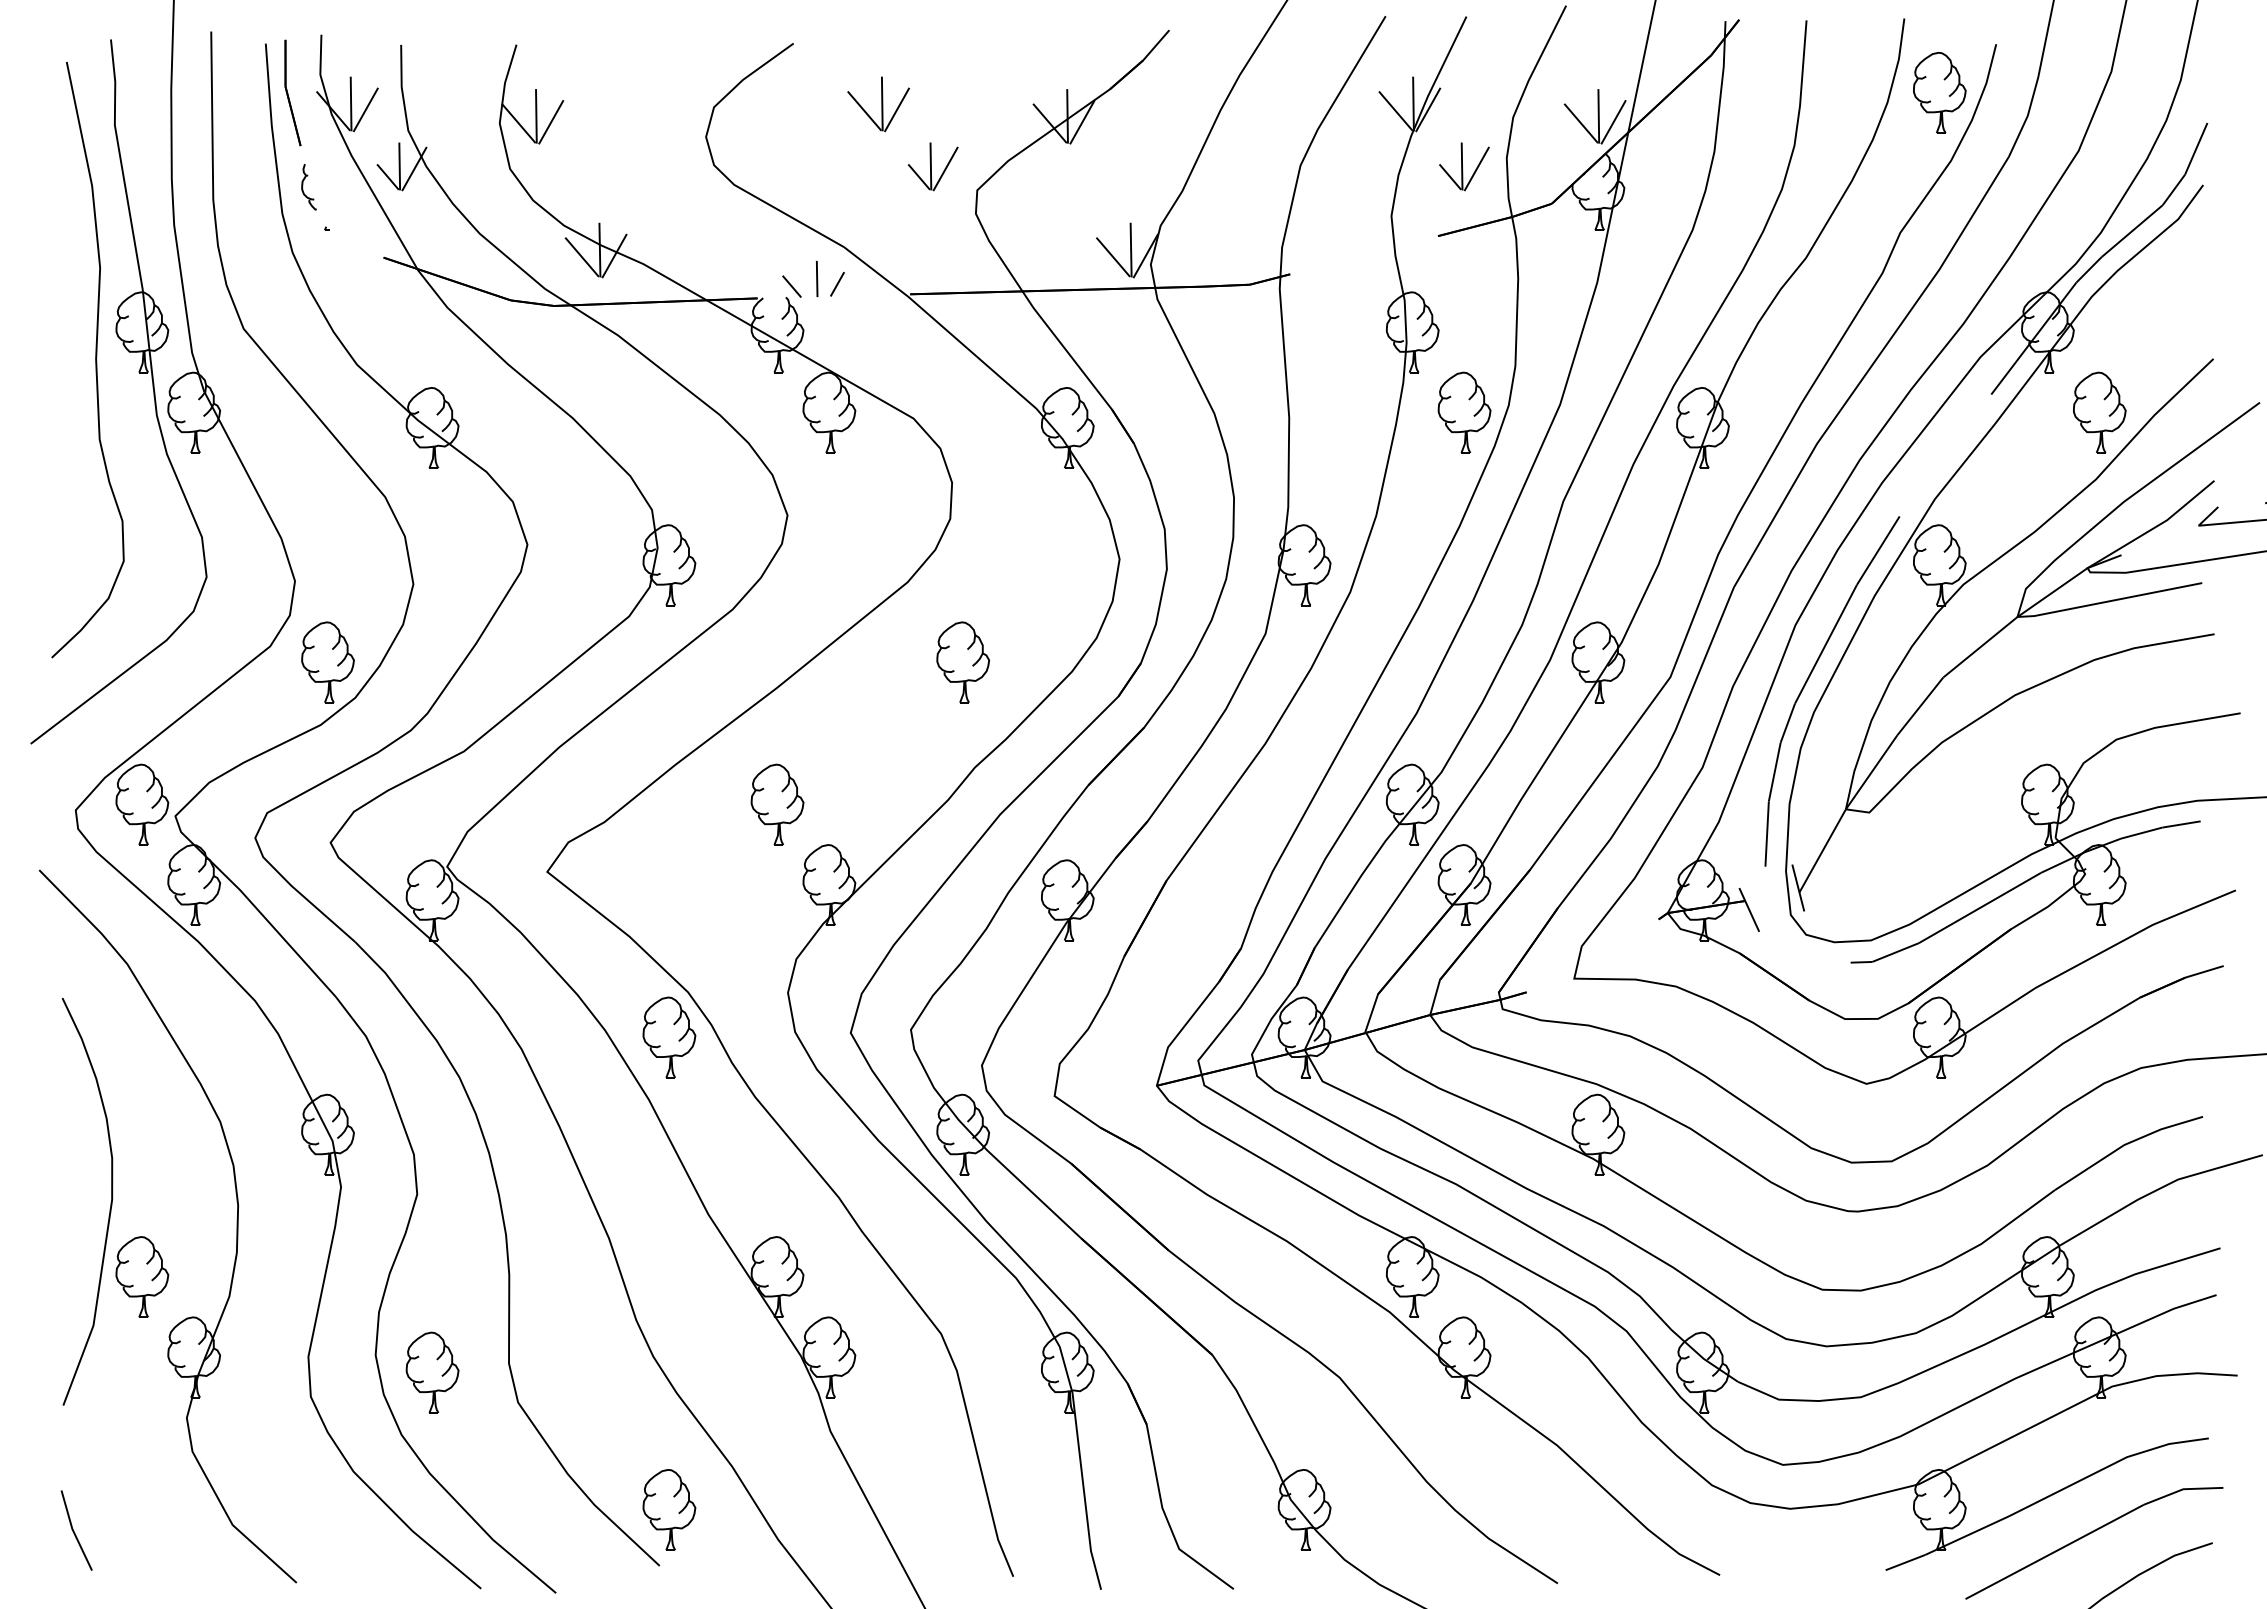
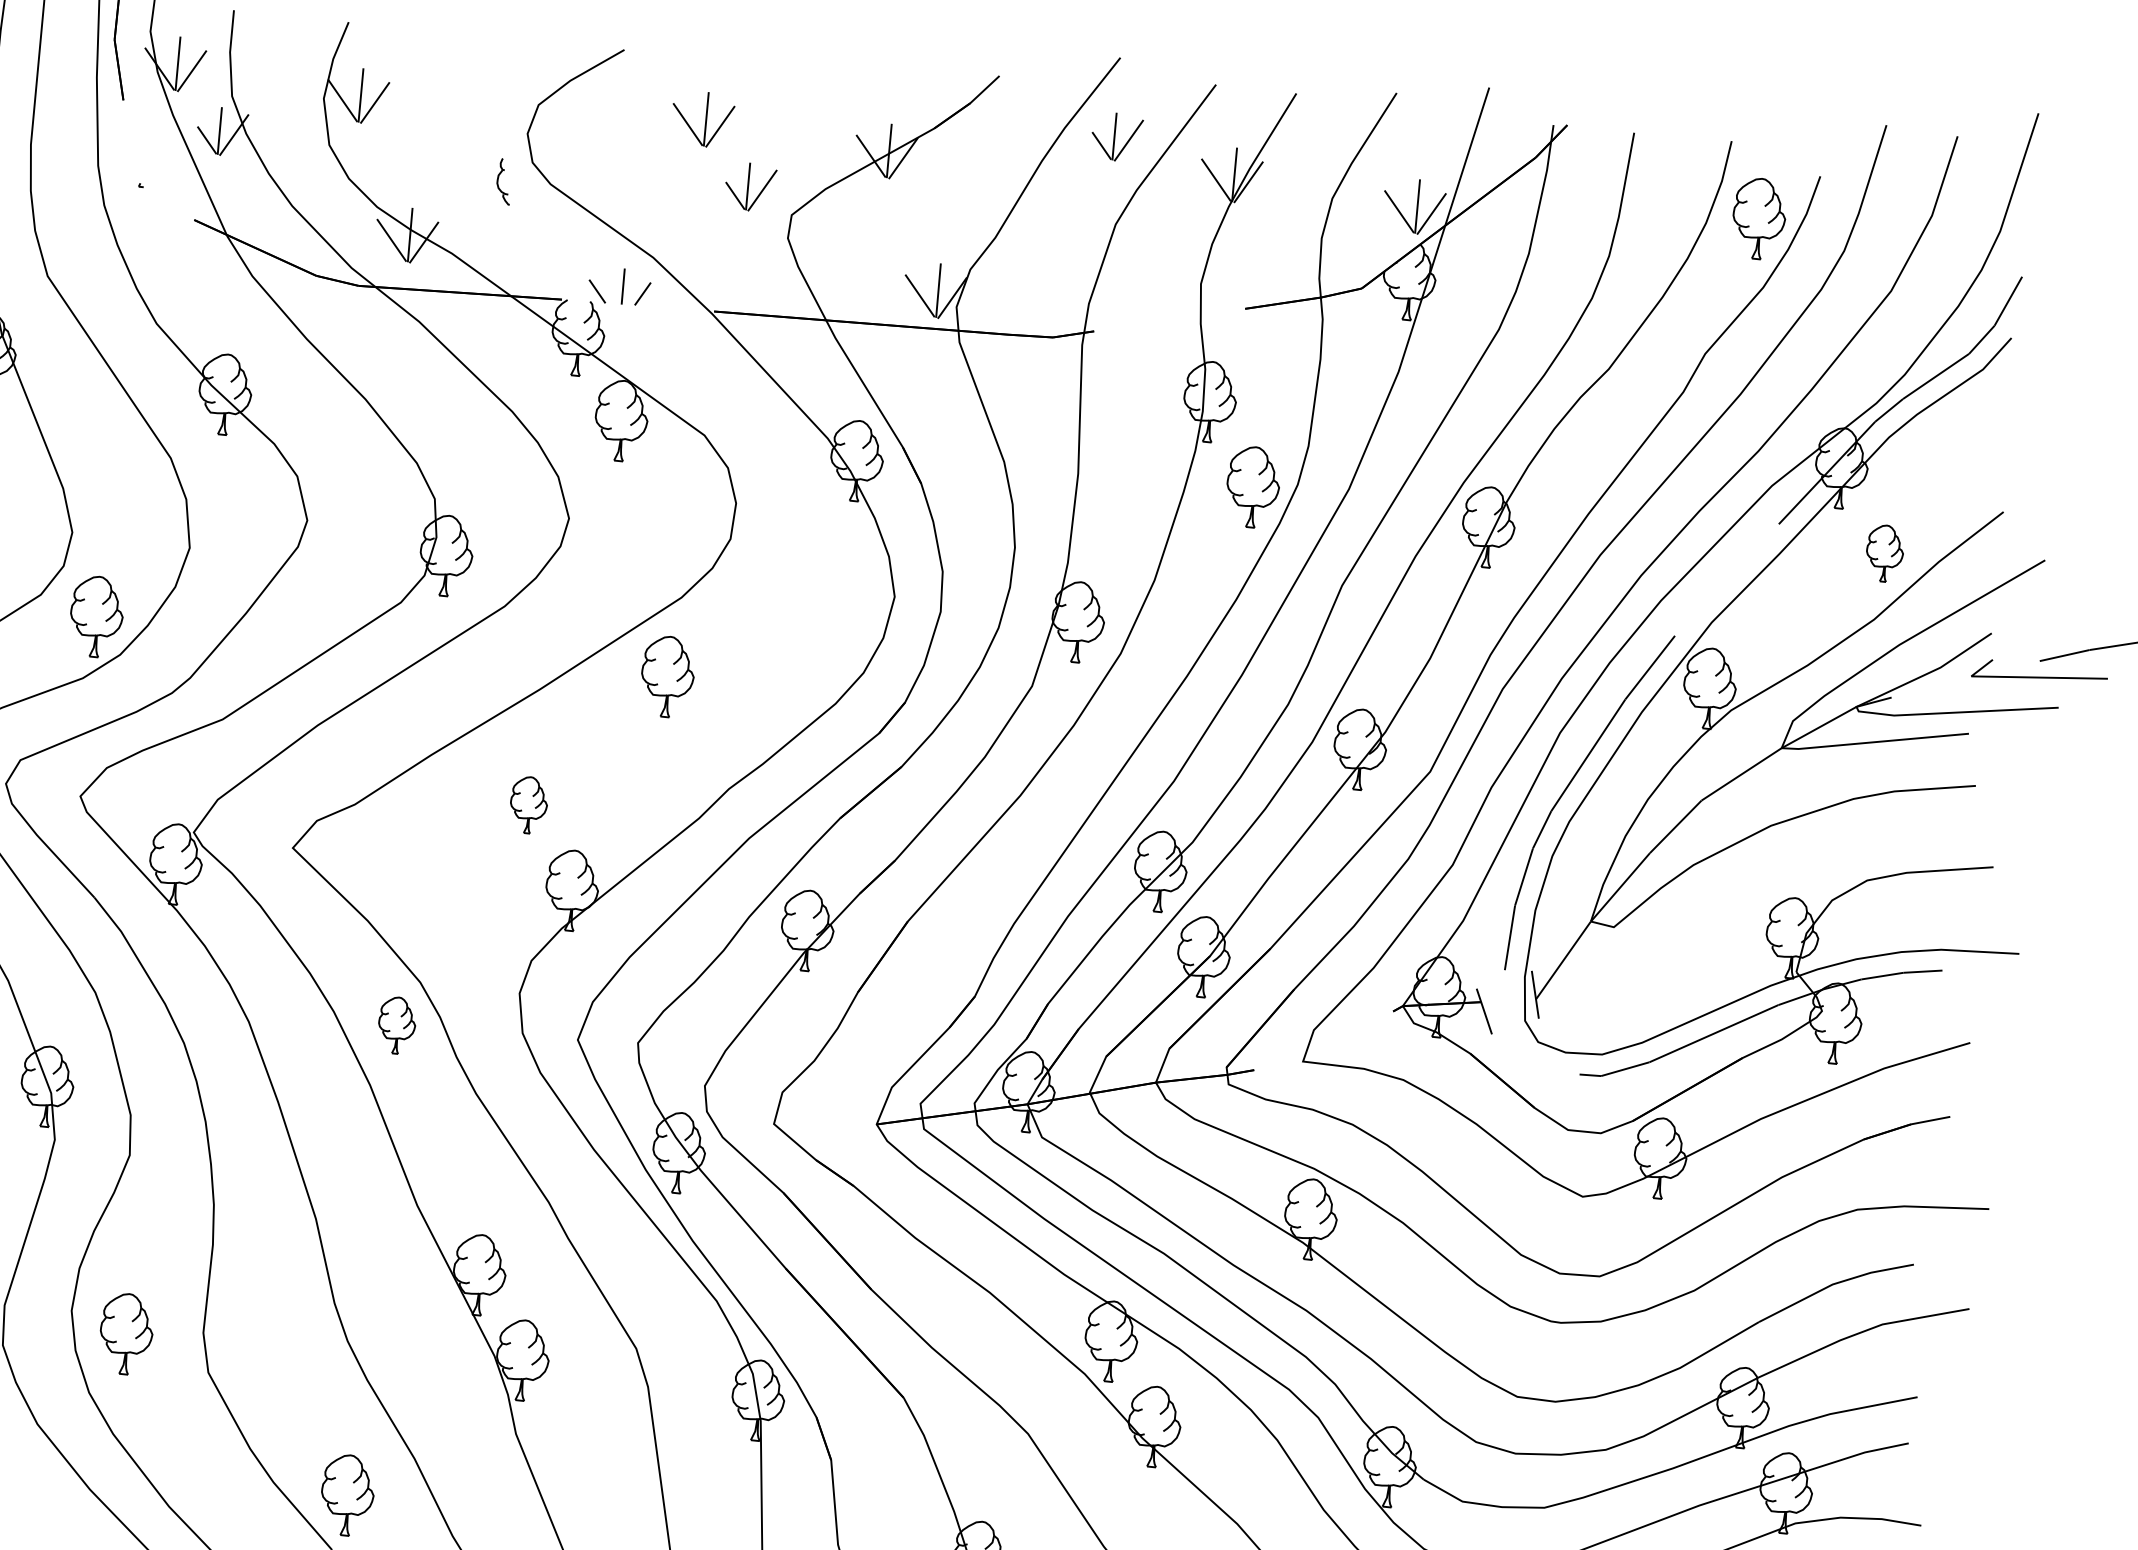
part: (1464, 166) -> (1116, 136), moved
part: (308, 187) -> (503, 182), moved
part: (2099, 412) -> (1884, 553), size x0.7
part: (963, 662) -> (668, 676), moved
part: (777, 804) -> (528, 805), size x0.7
part: (669, 1037) -> (397, 1025), size x0.7

